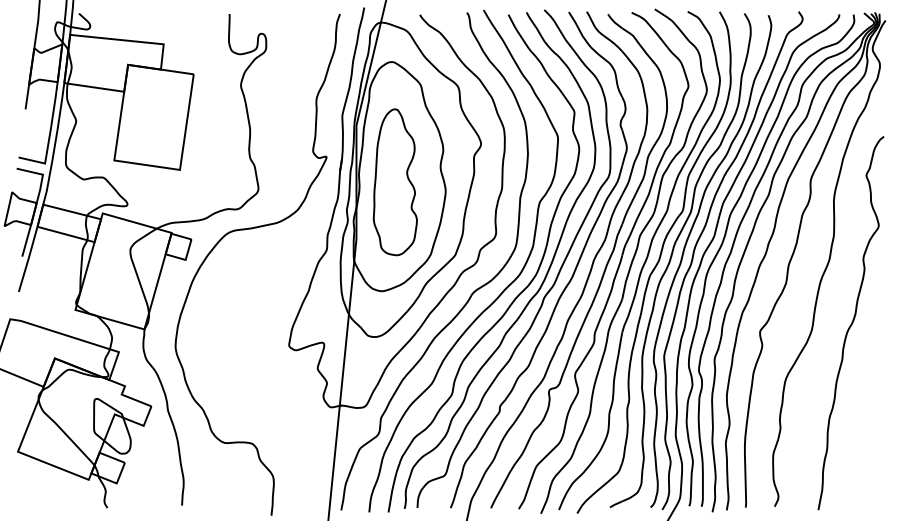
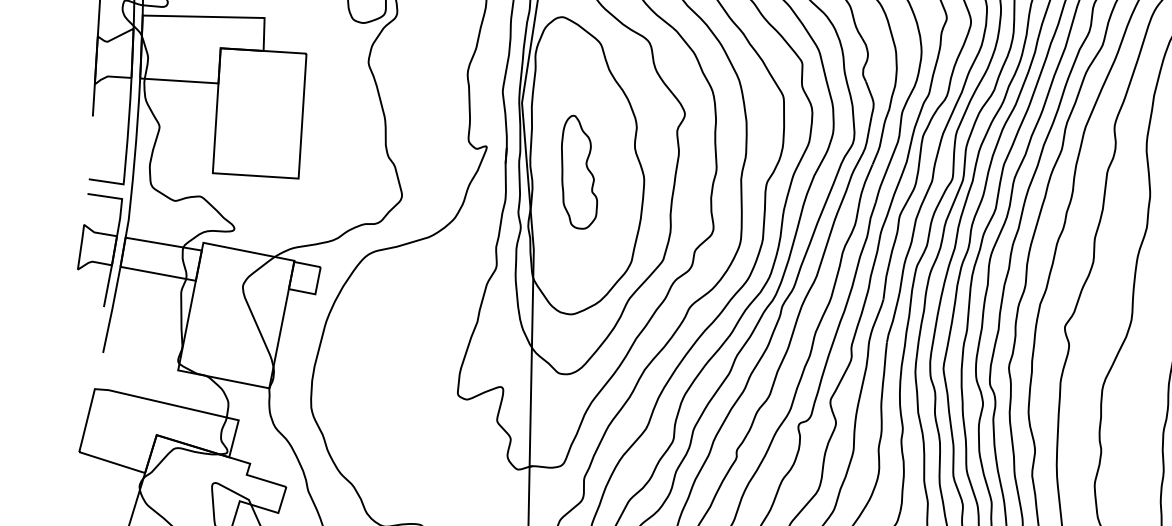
part: (394, 182) -> (577, 172), size x0.6

